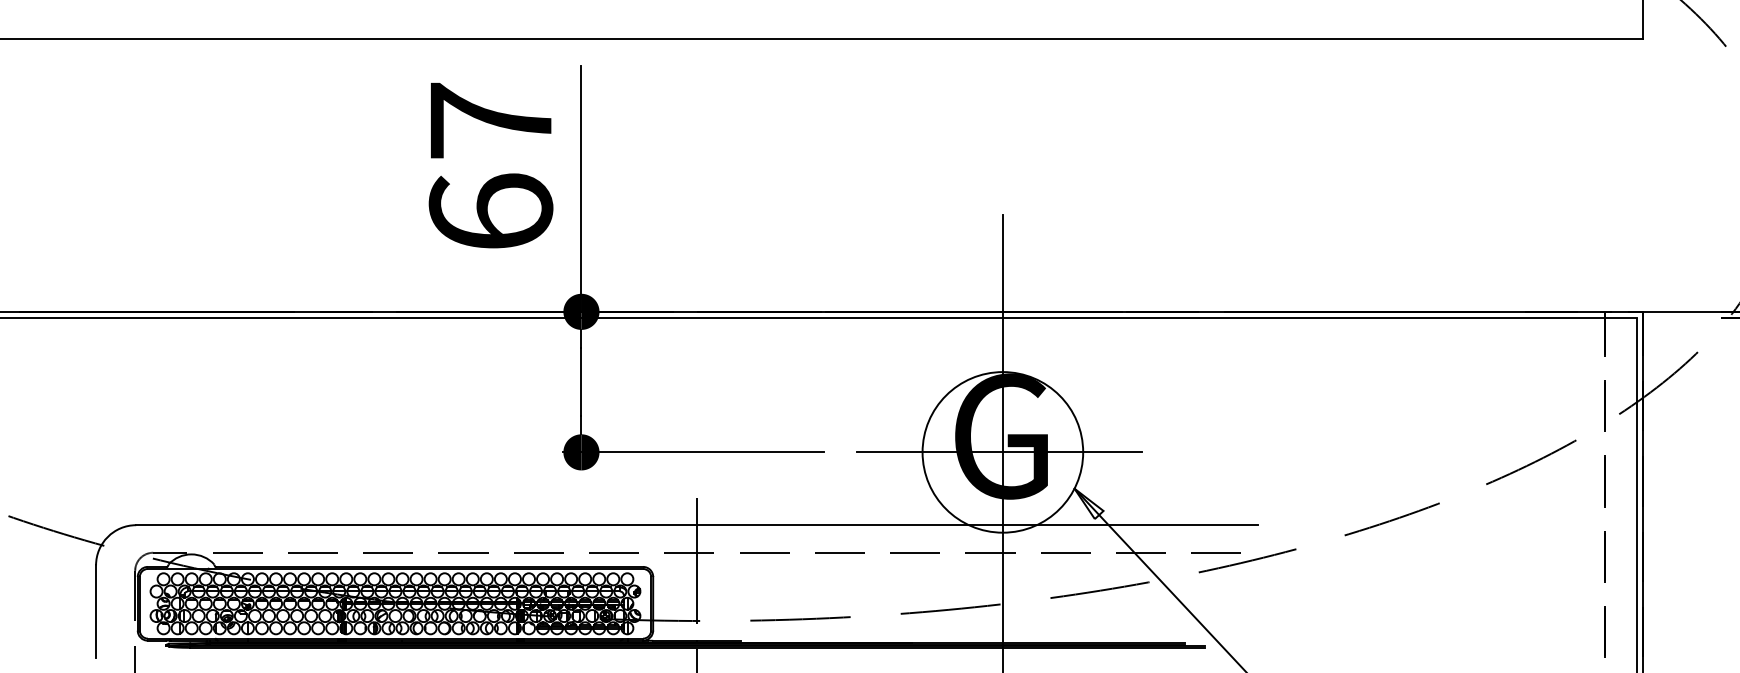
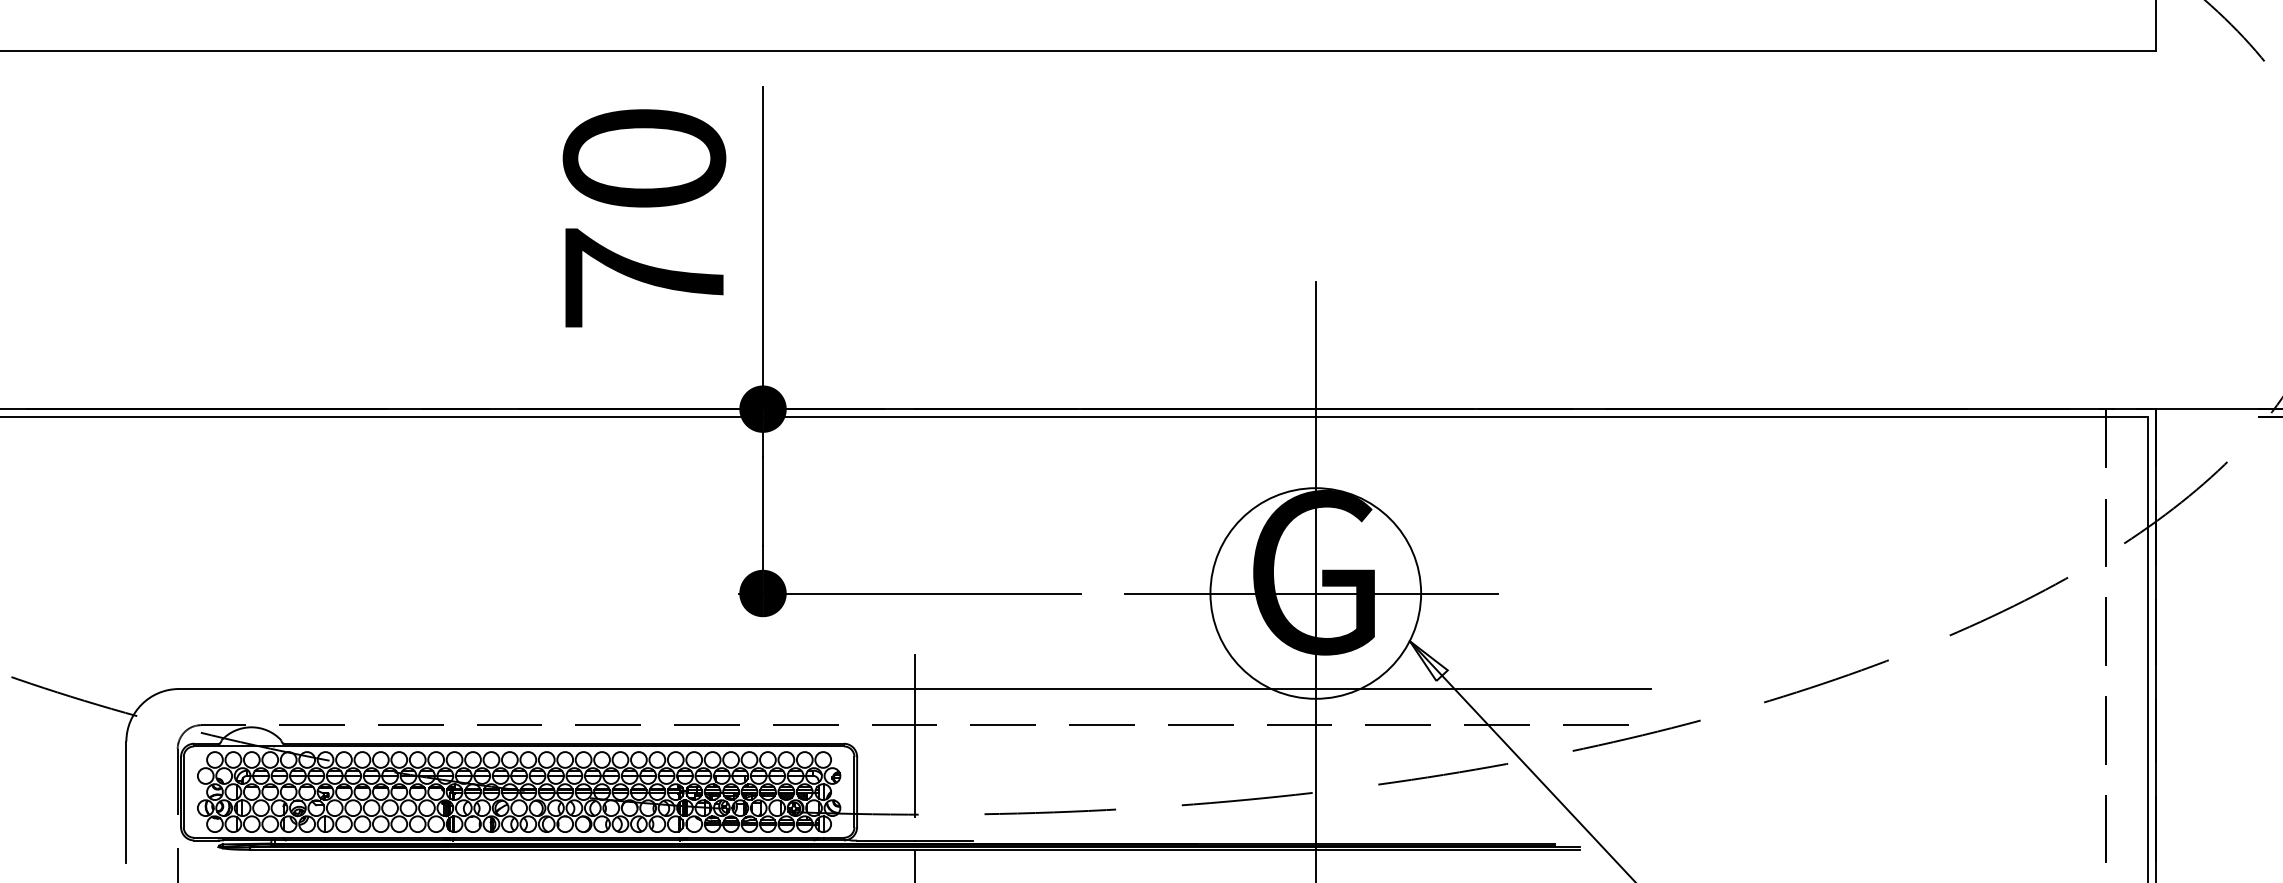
text: (491, 165) -> (644, 217), 67 -> 70

